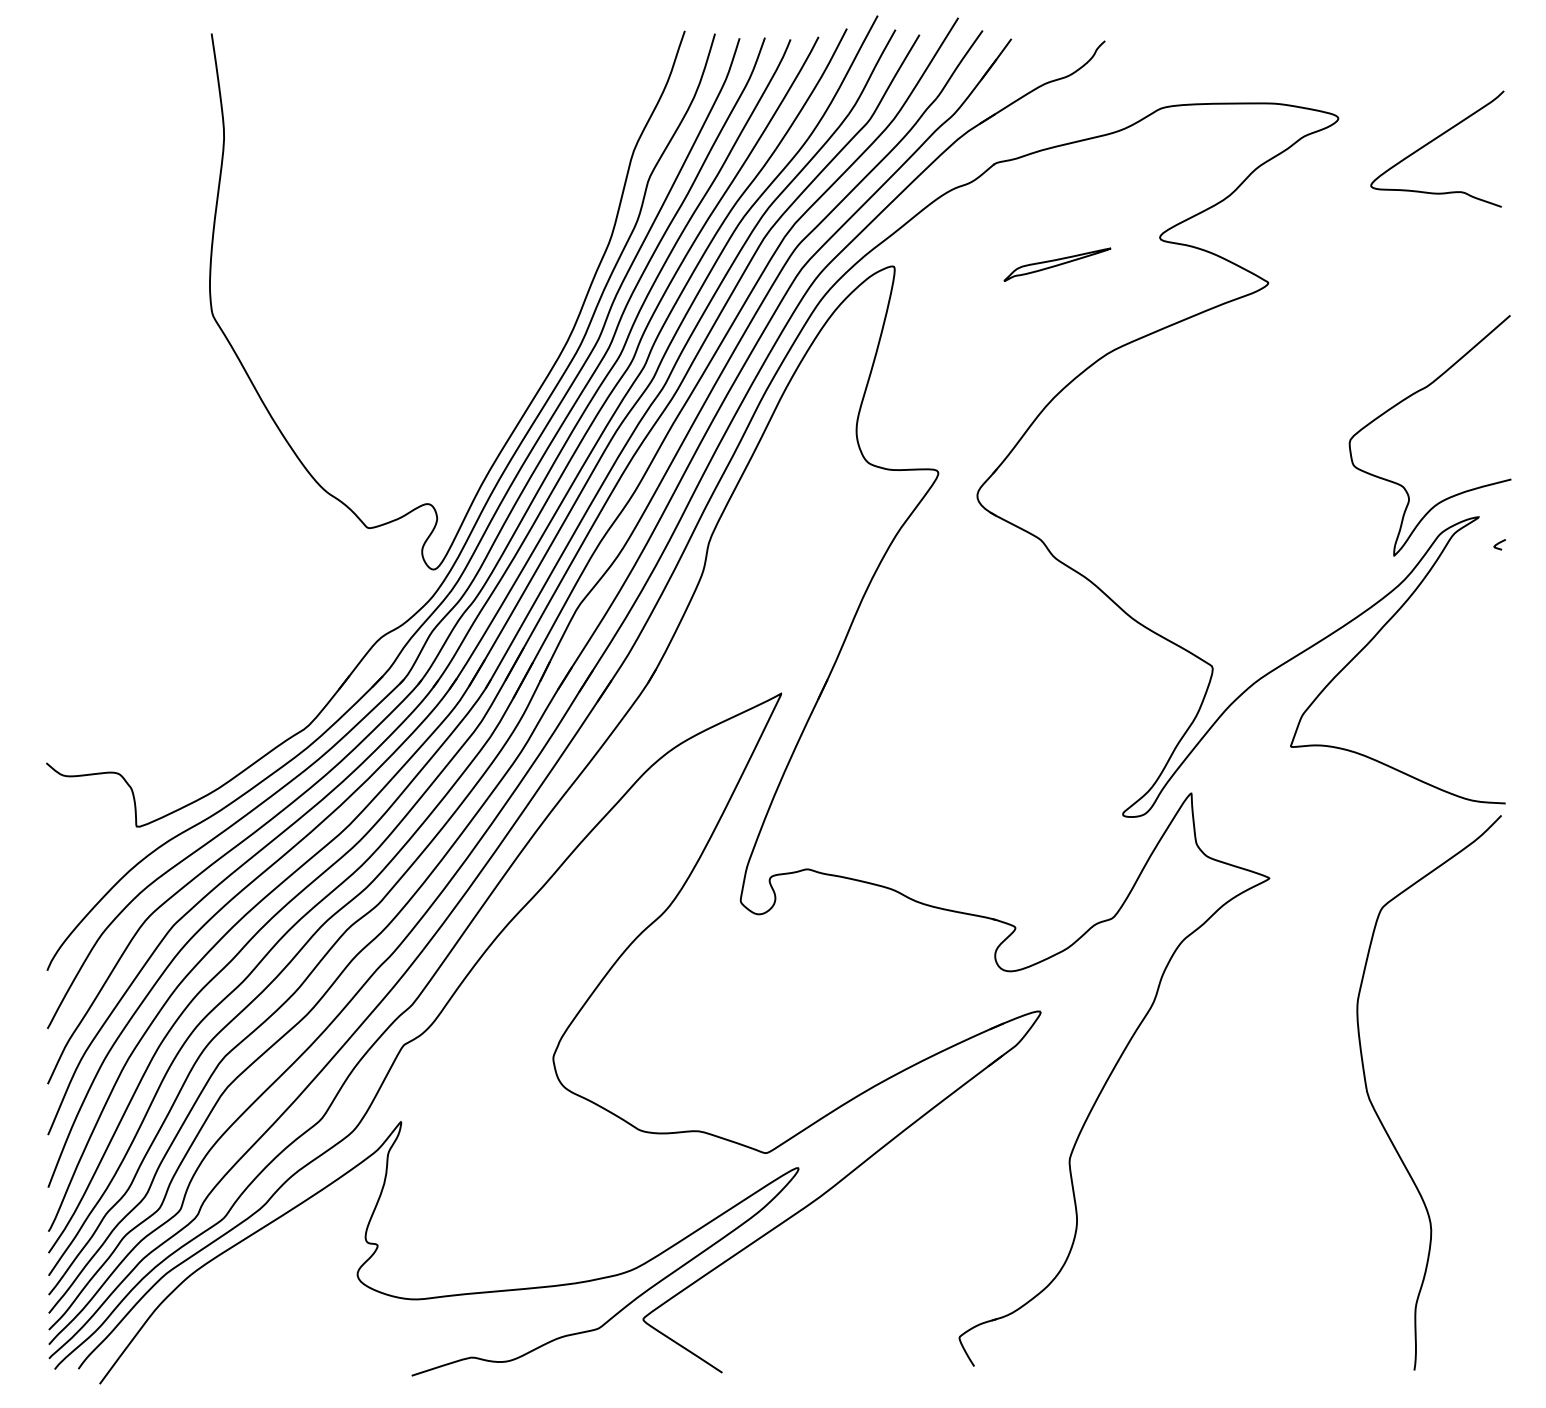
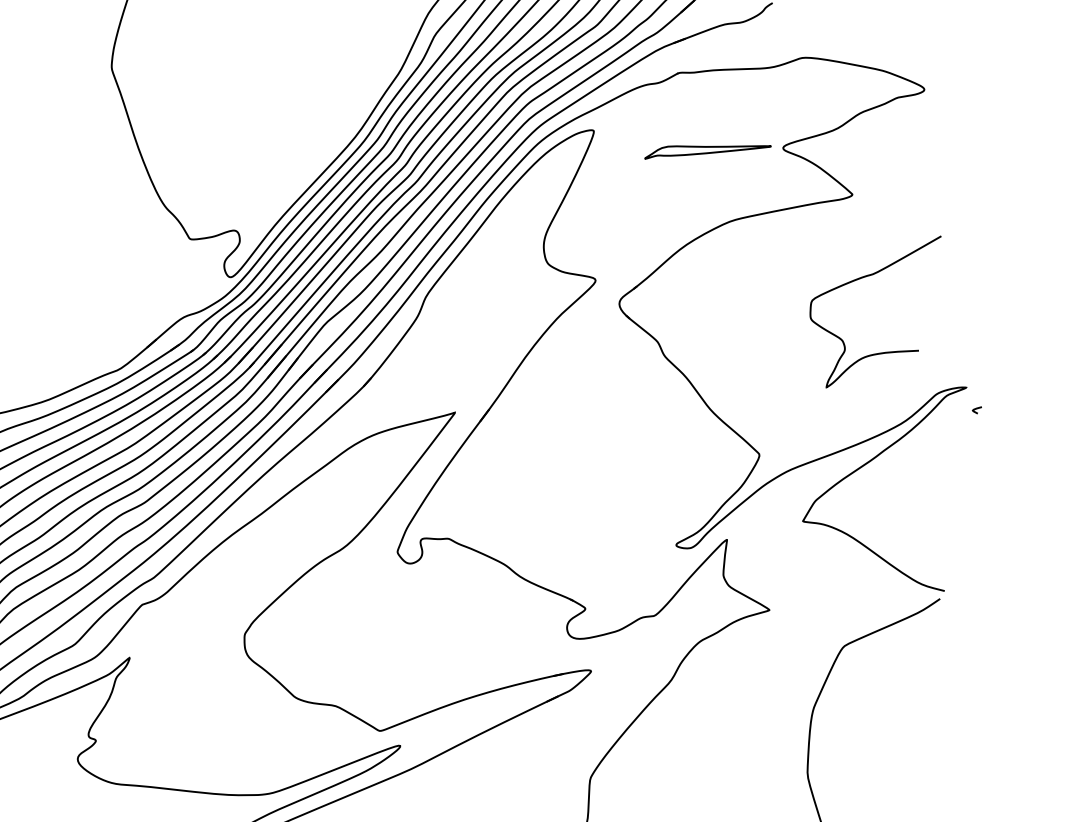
curve: (1433, 141) -> (987, 119), removed
part: (1057, 264) -> (707, 152), size x1.6
curve: (1408, 398) -> (858, 279), moved

